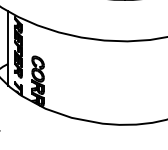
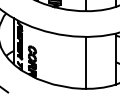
line: (125, 82) -> (86, 62), added

